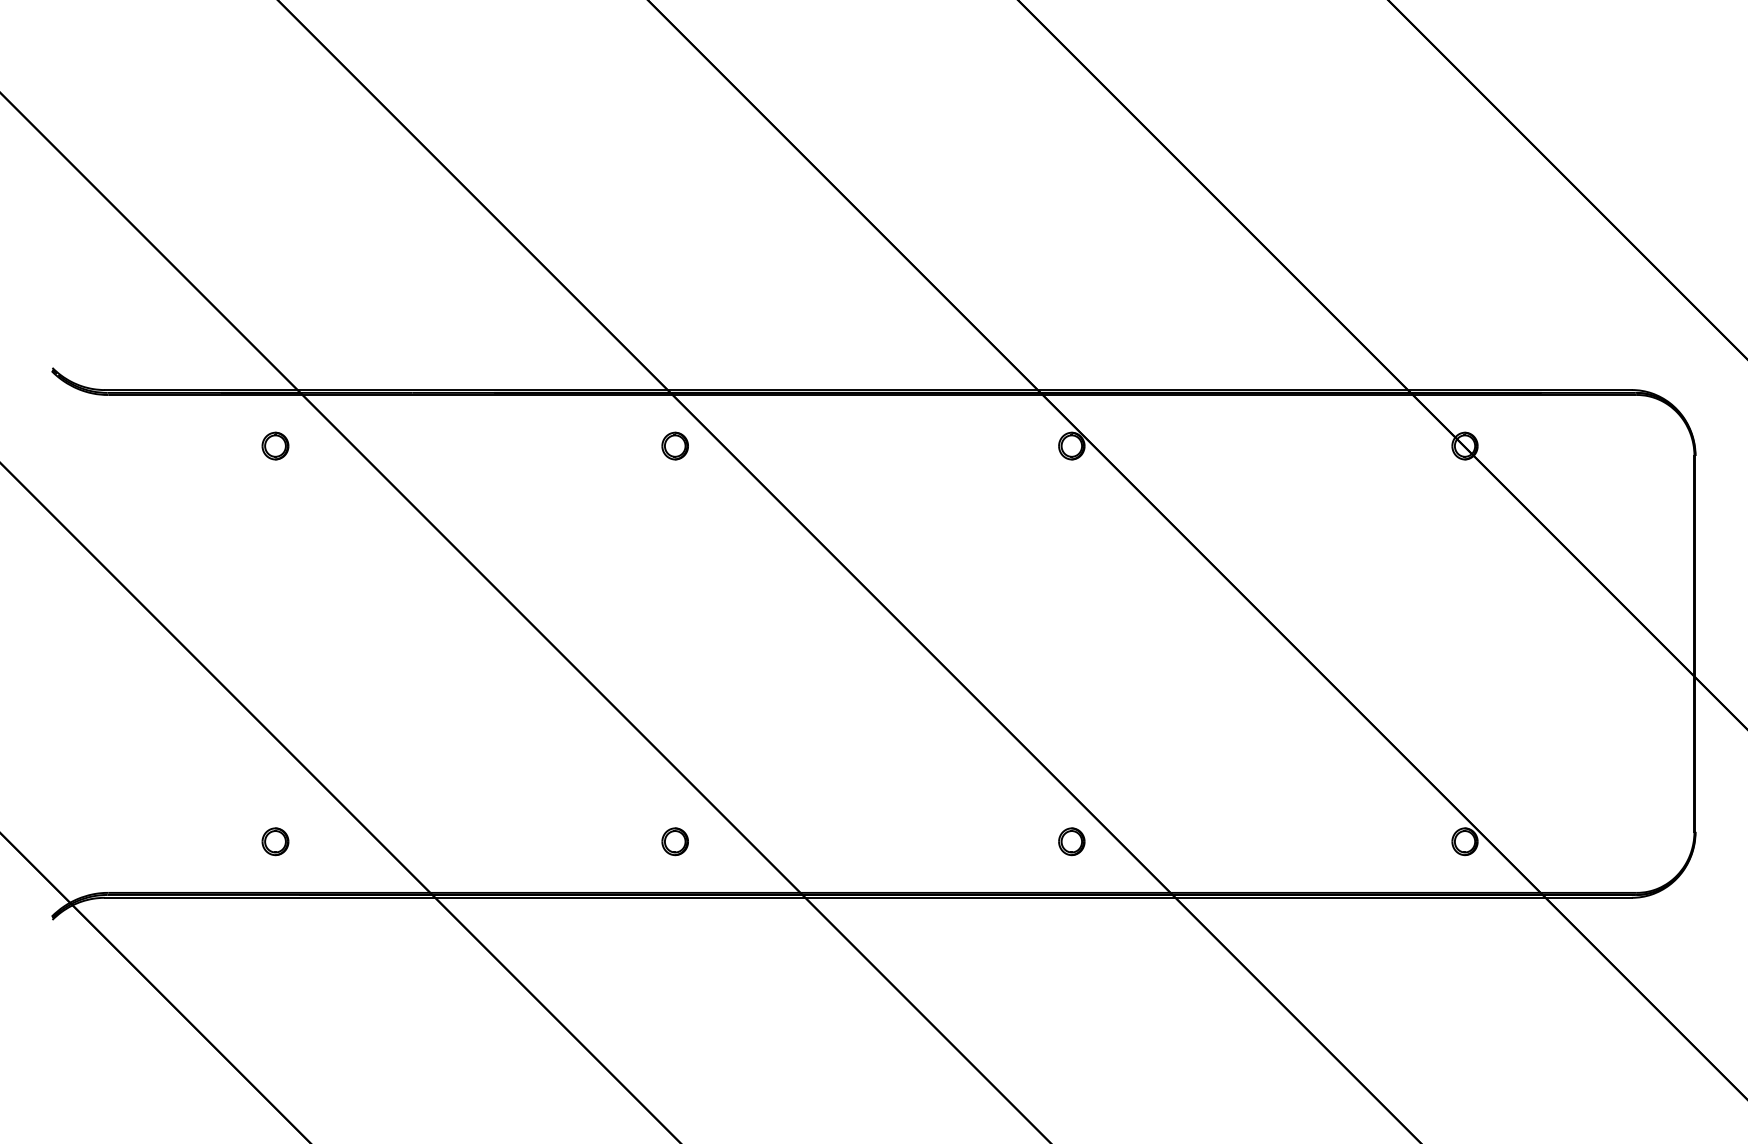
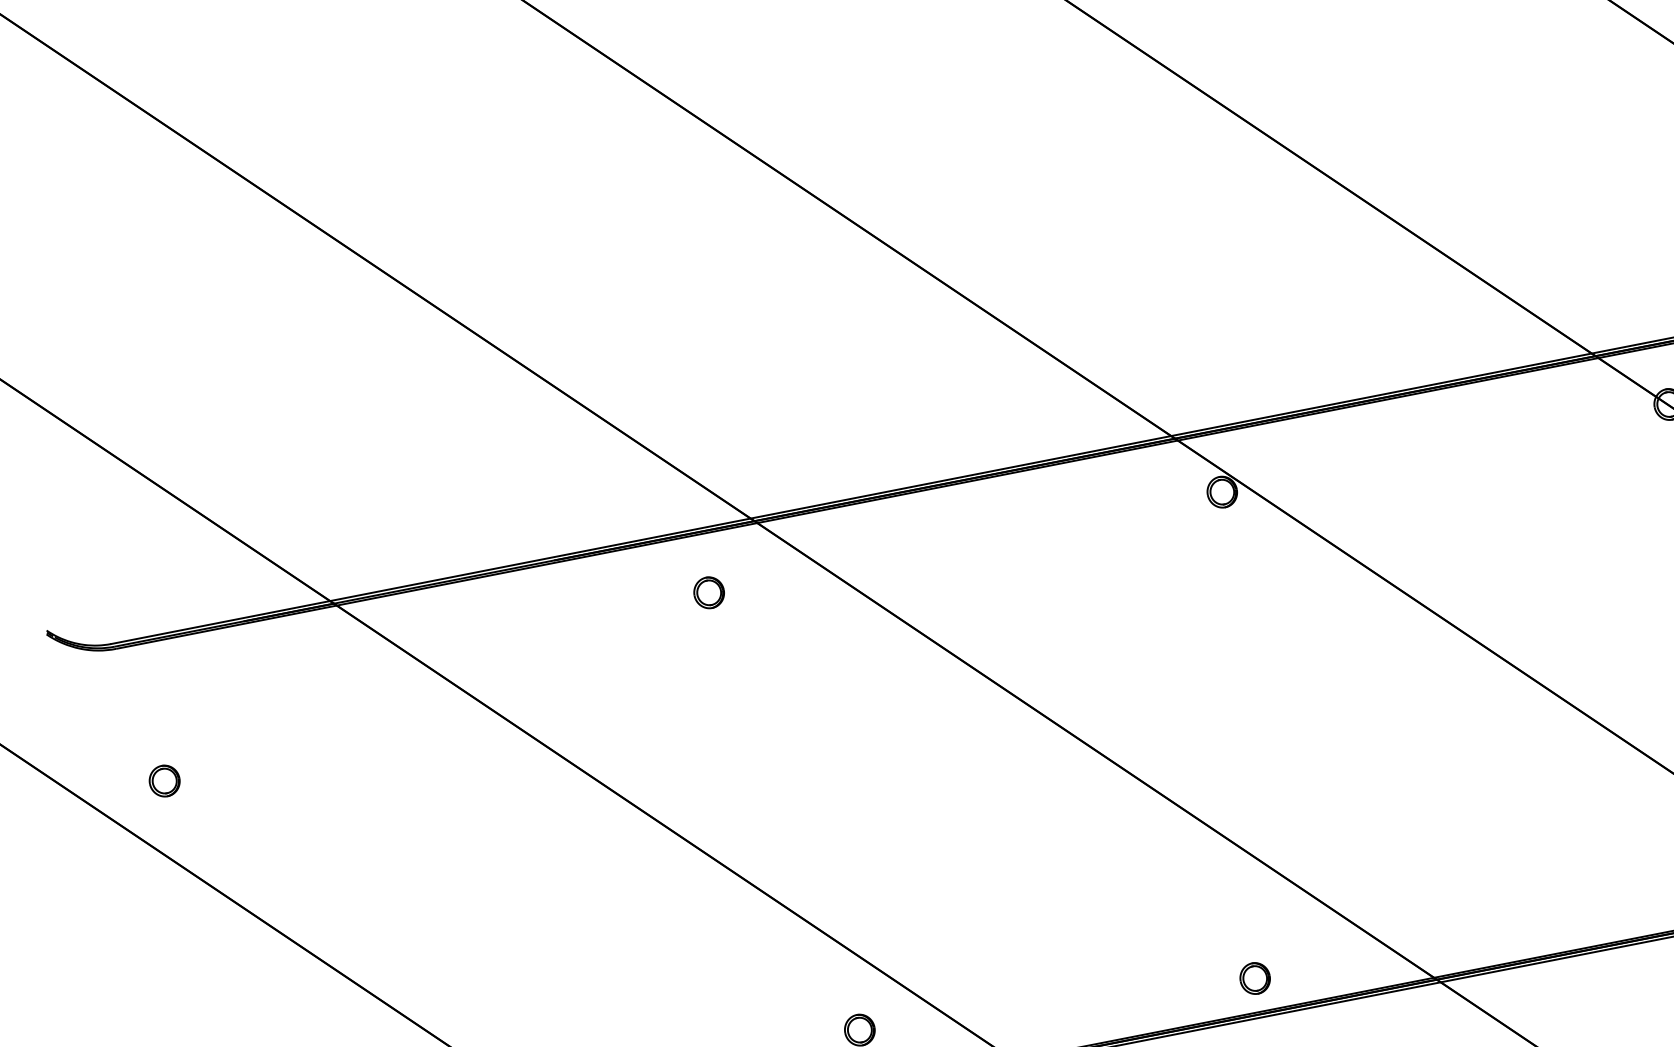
part: (275, 445) -> (164, 780), moved
part: (674, 445) -> (708, 592), moved
part: (1071, 841) -> (1254, 978), moved

